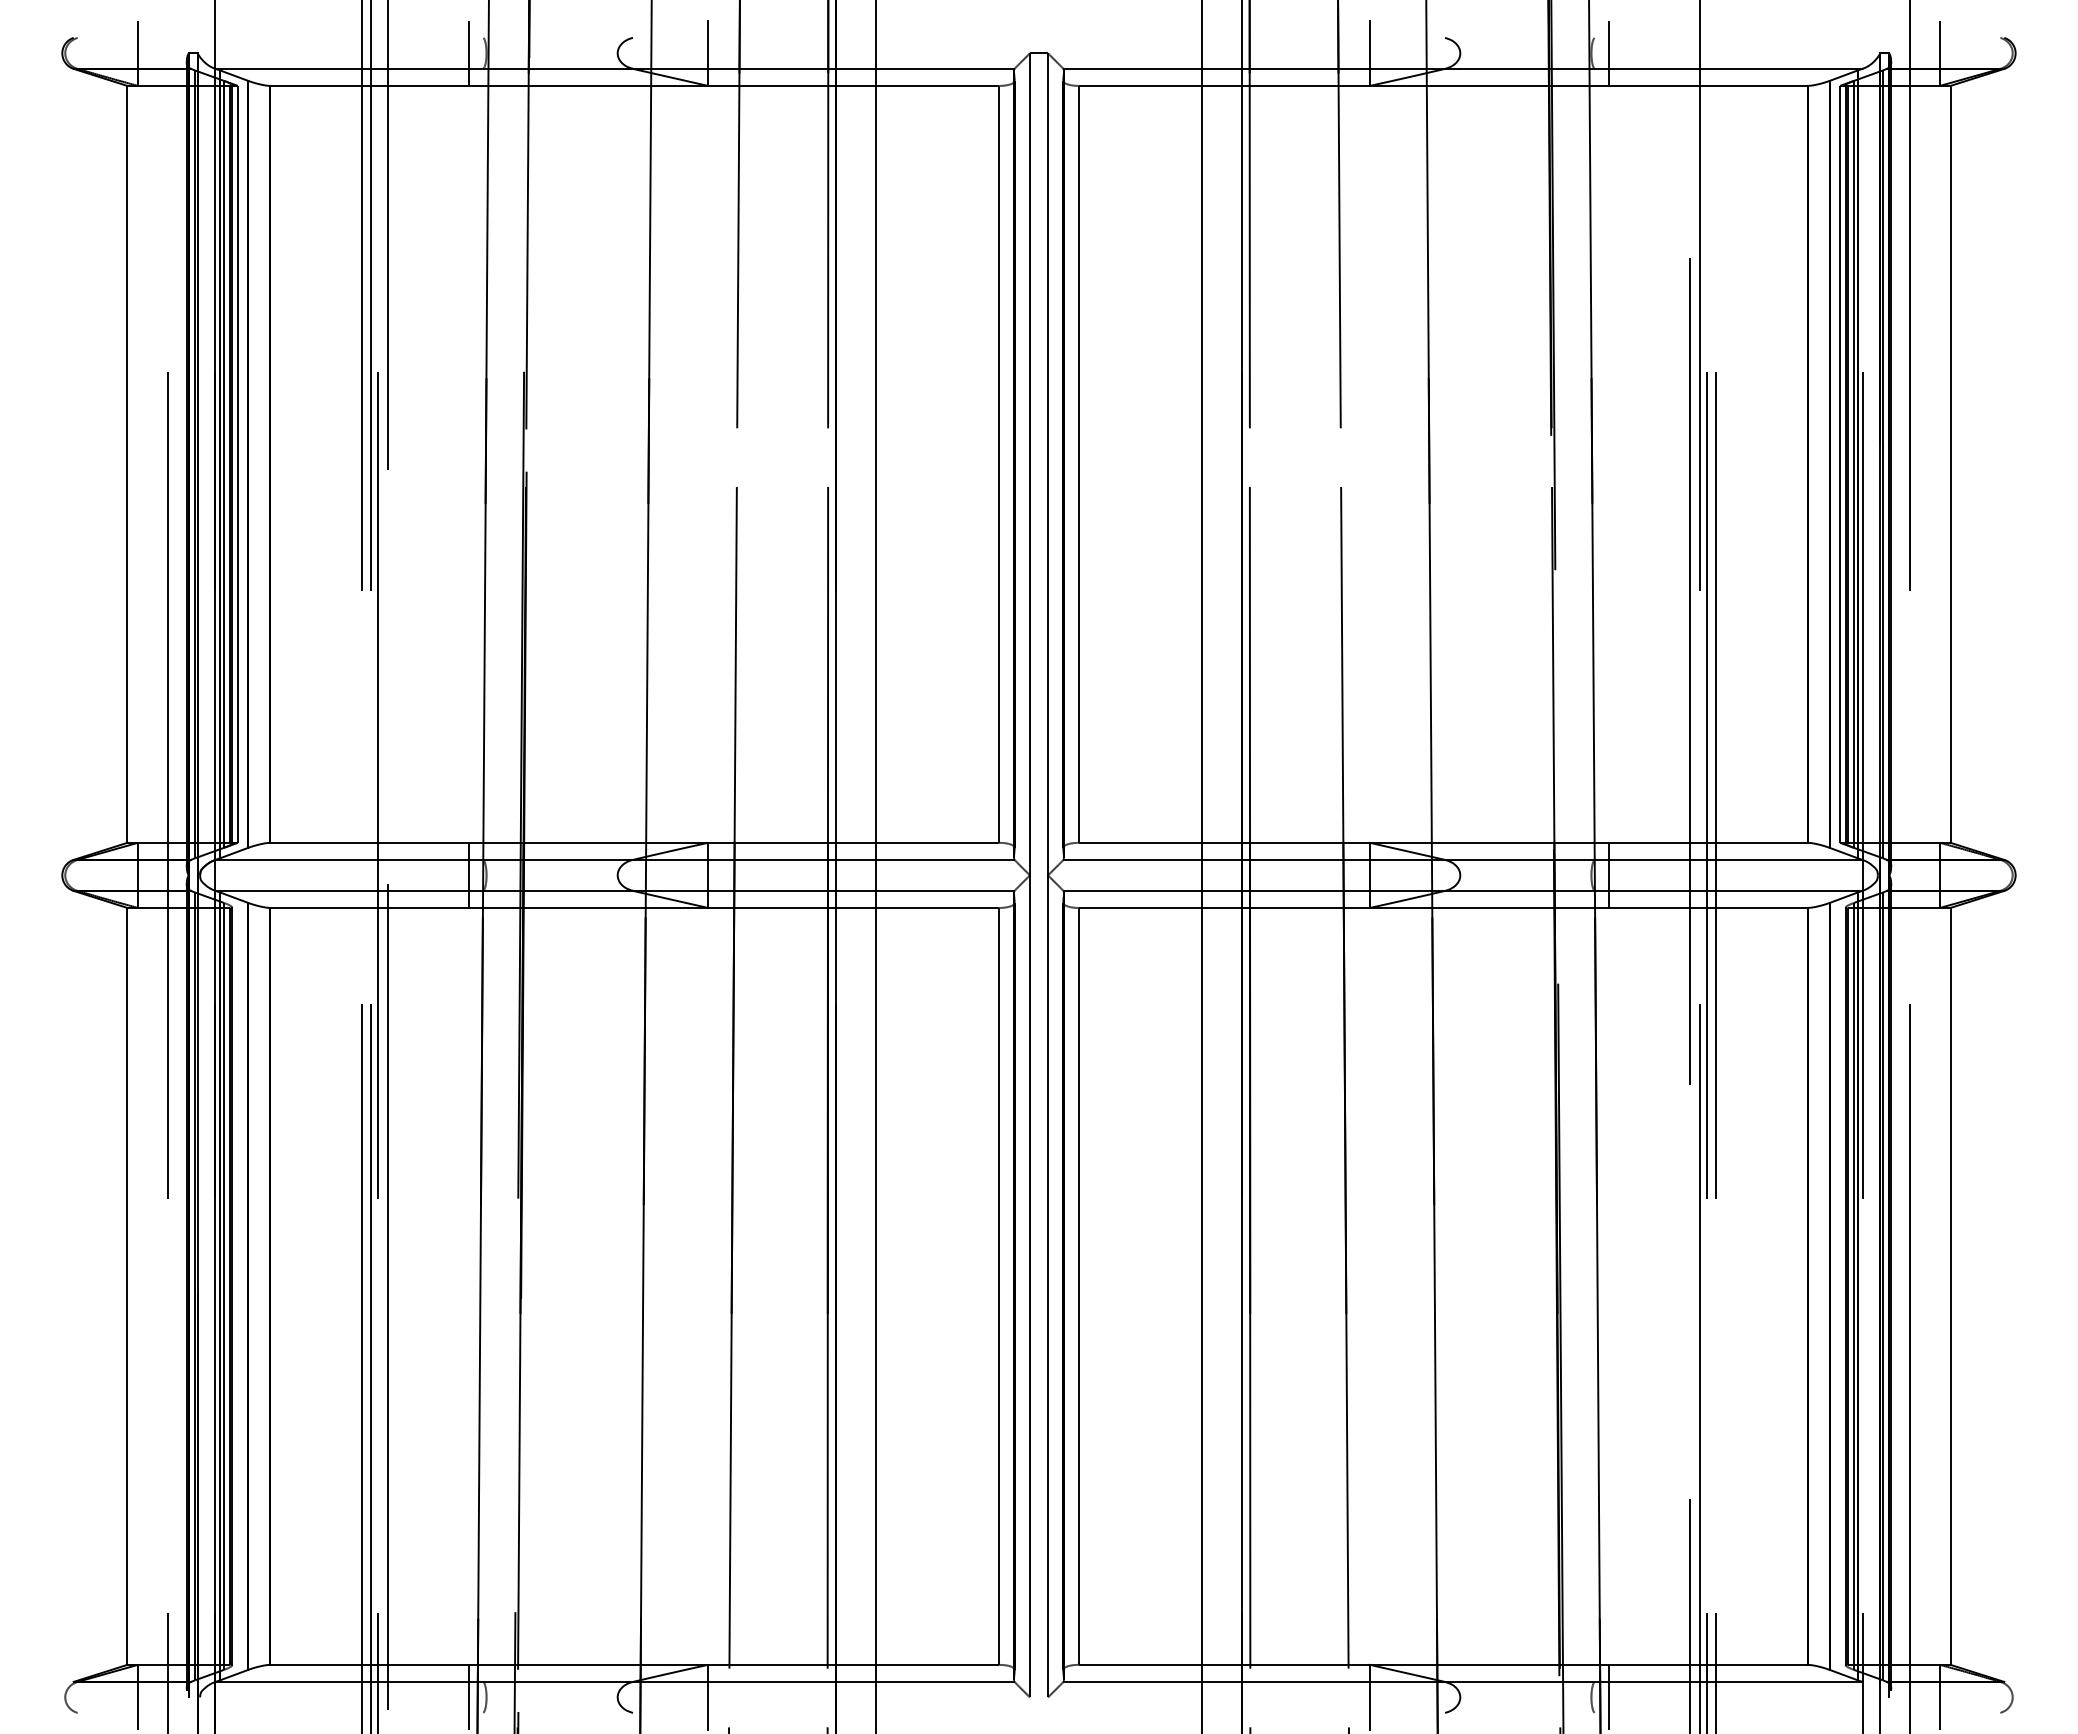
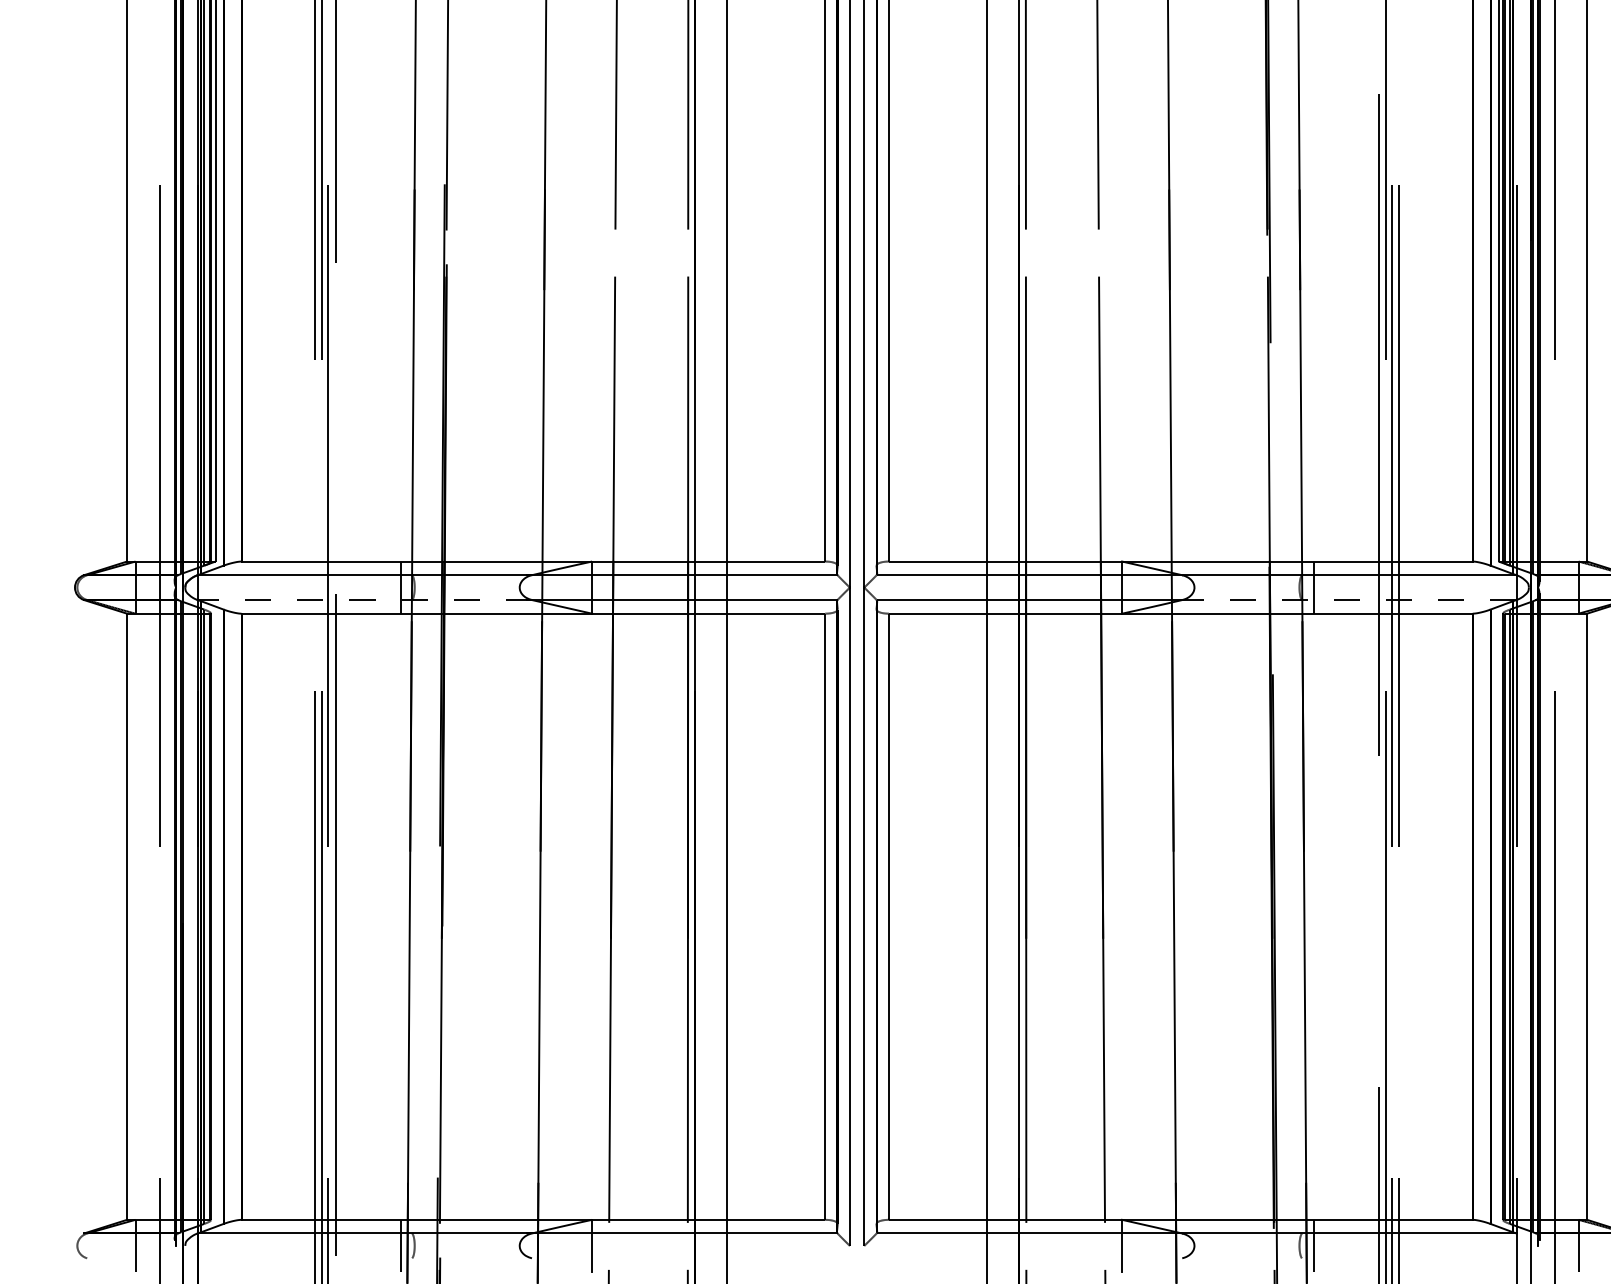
line: (424, 890) -> (365, 599), solid -> dashed
line: (1653, 890) -> (1349, 599), solid -> dashed

